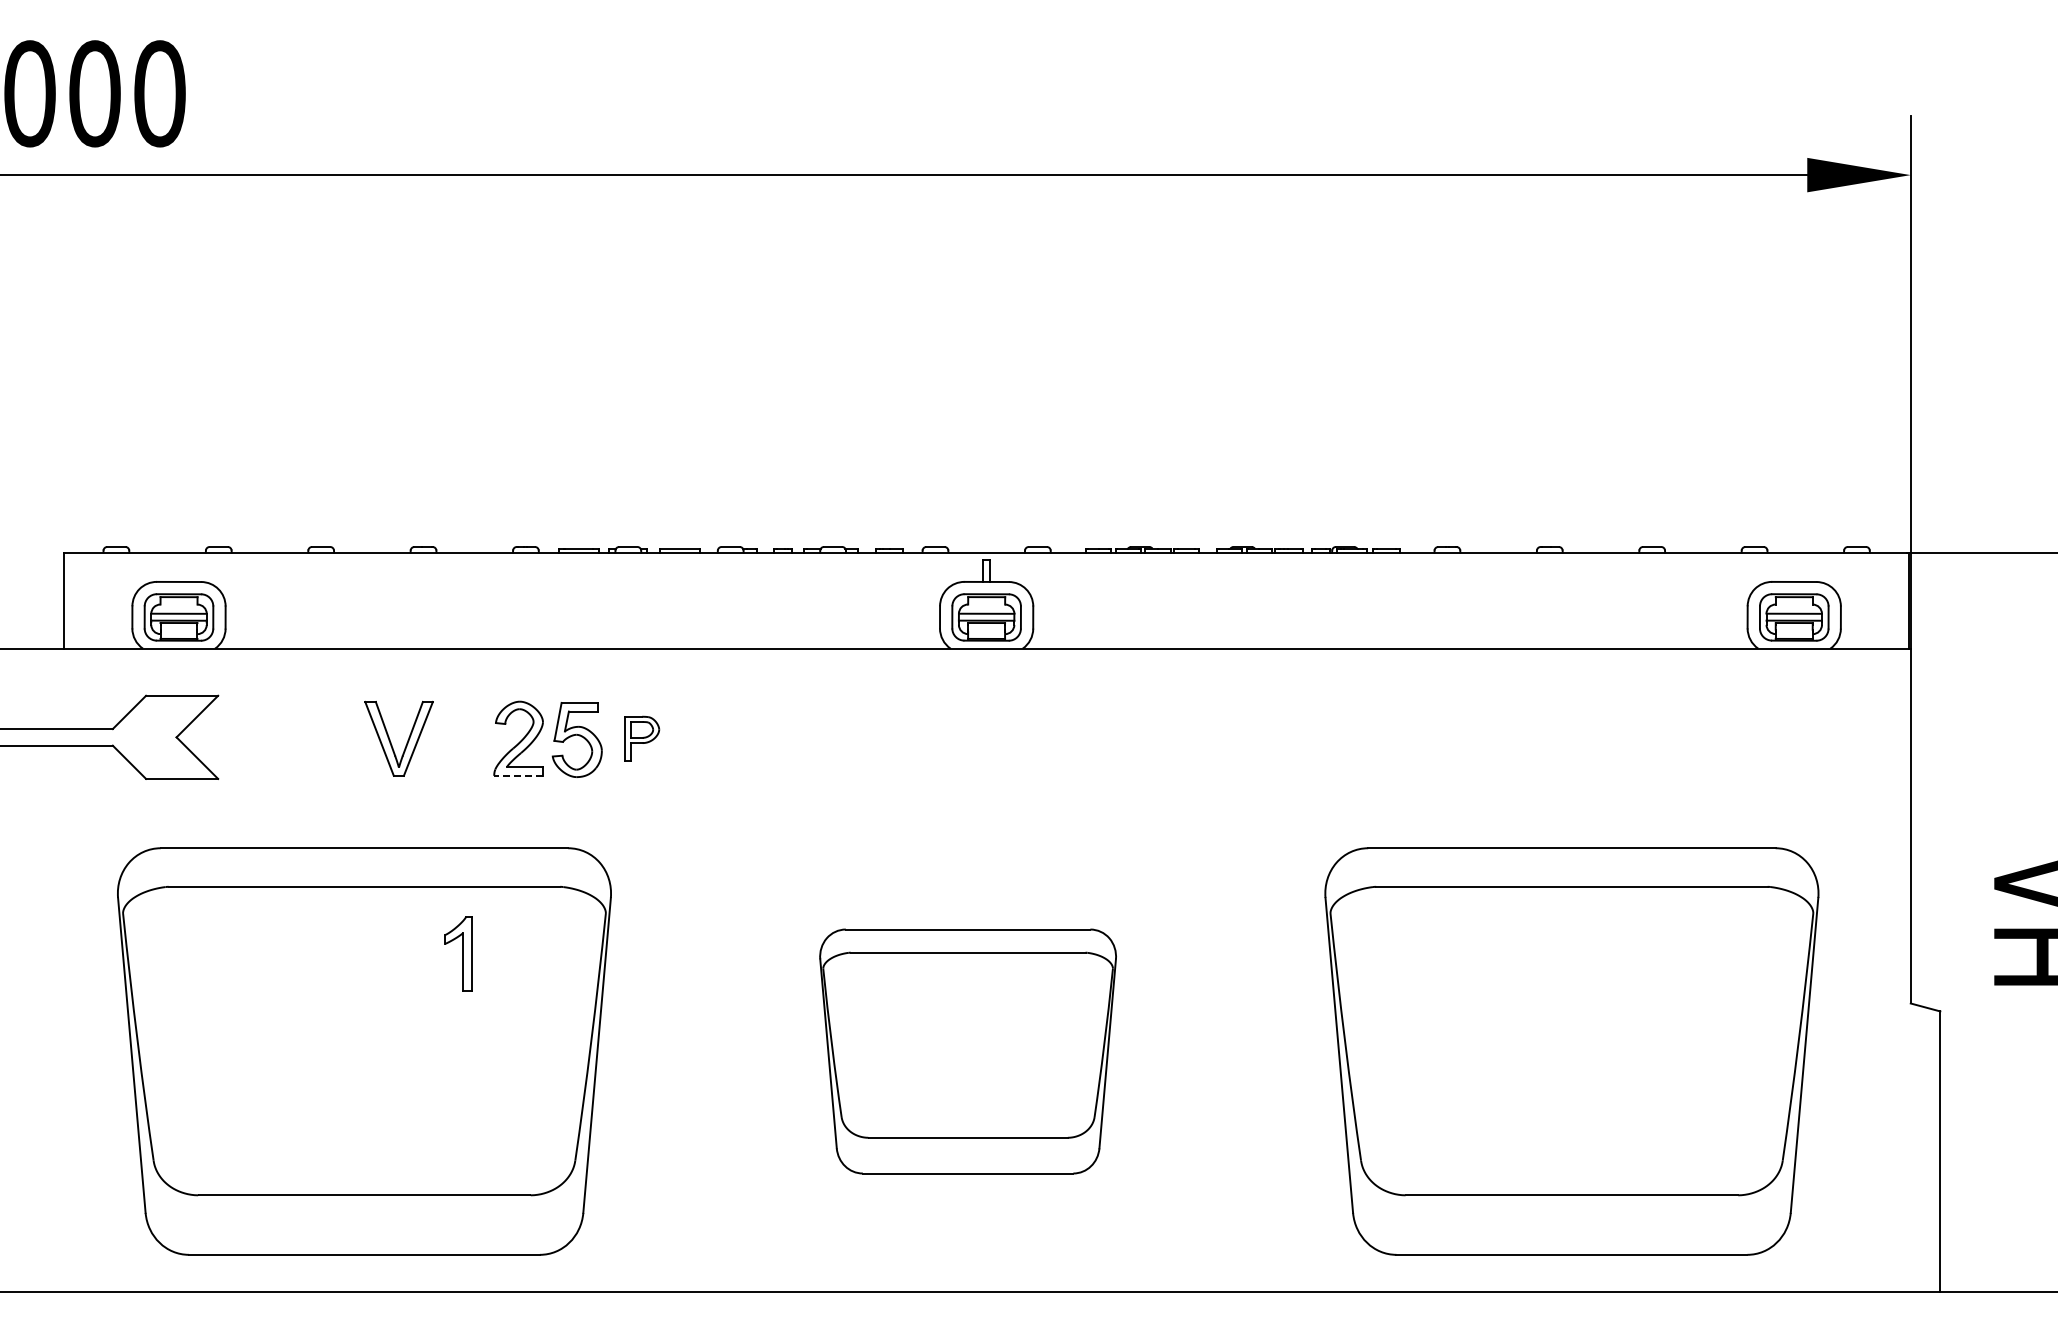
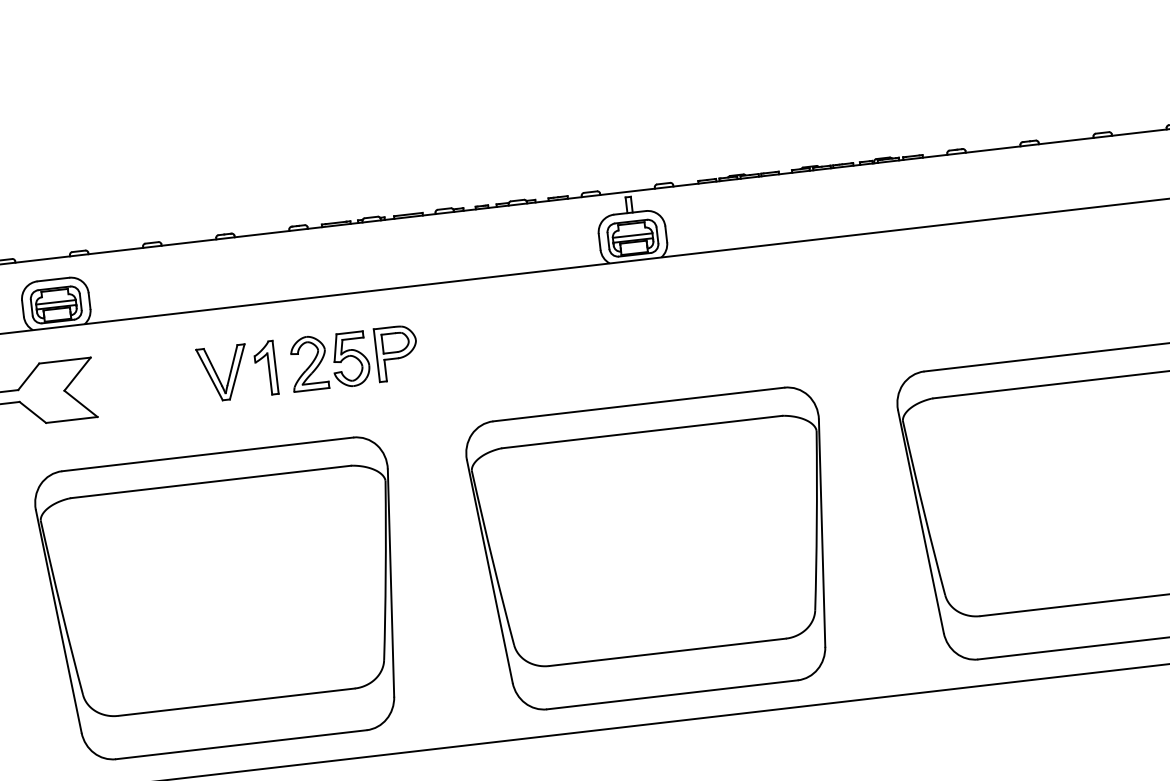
part: (642, 738) -> (397, 353), size x1.67
line: (518, 775) -> (311, 389), dashed -> solid
part: (458, 953) -> (265, 368), moved
part: (967, 1051) -> (655, 549), size x1.67

